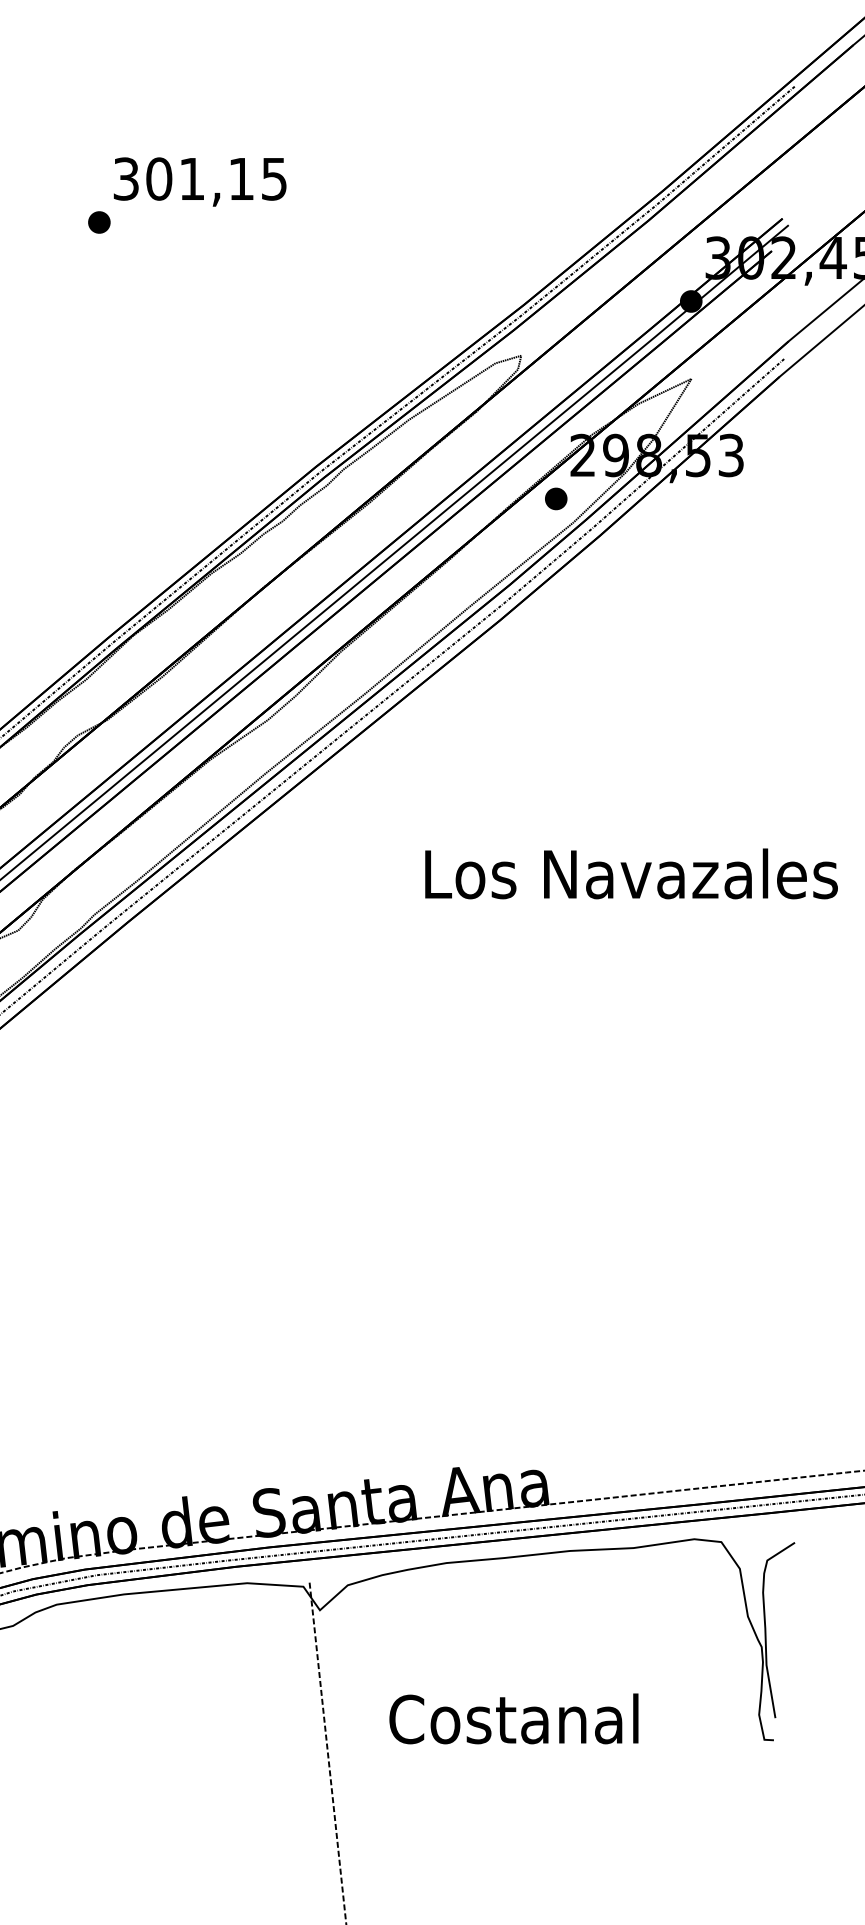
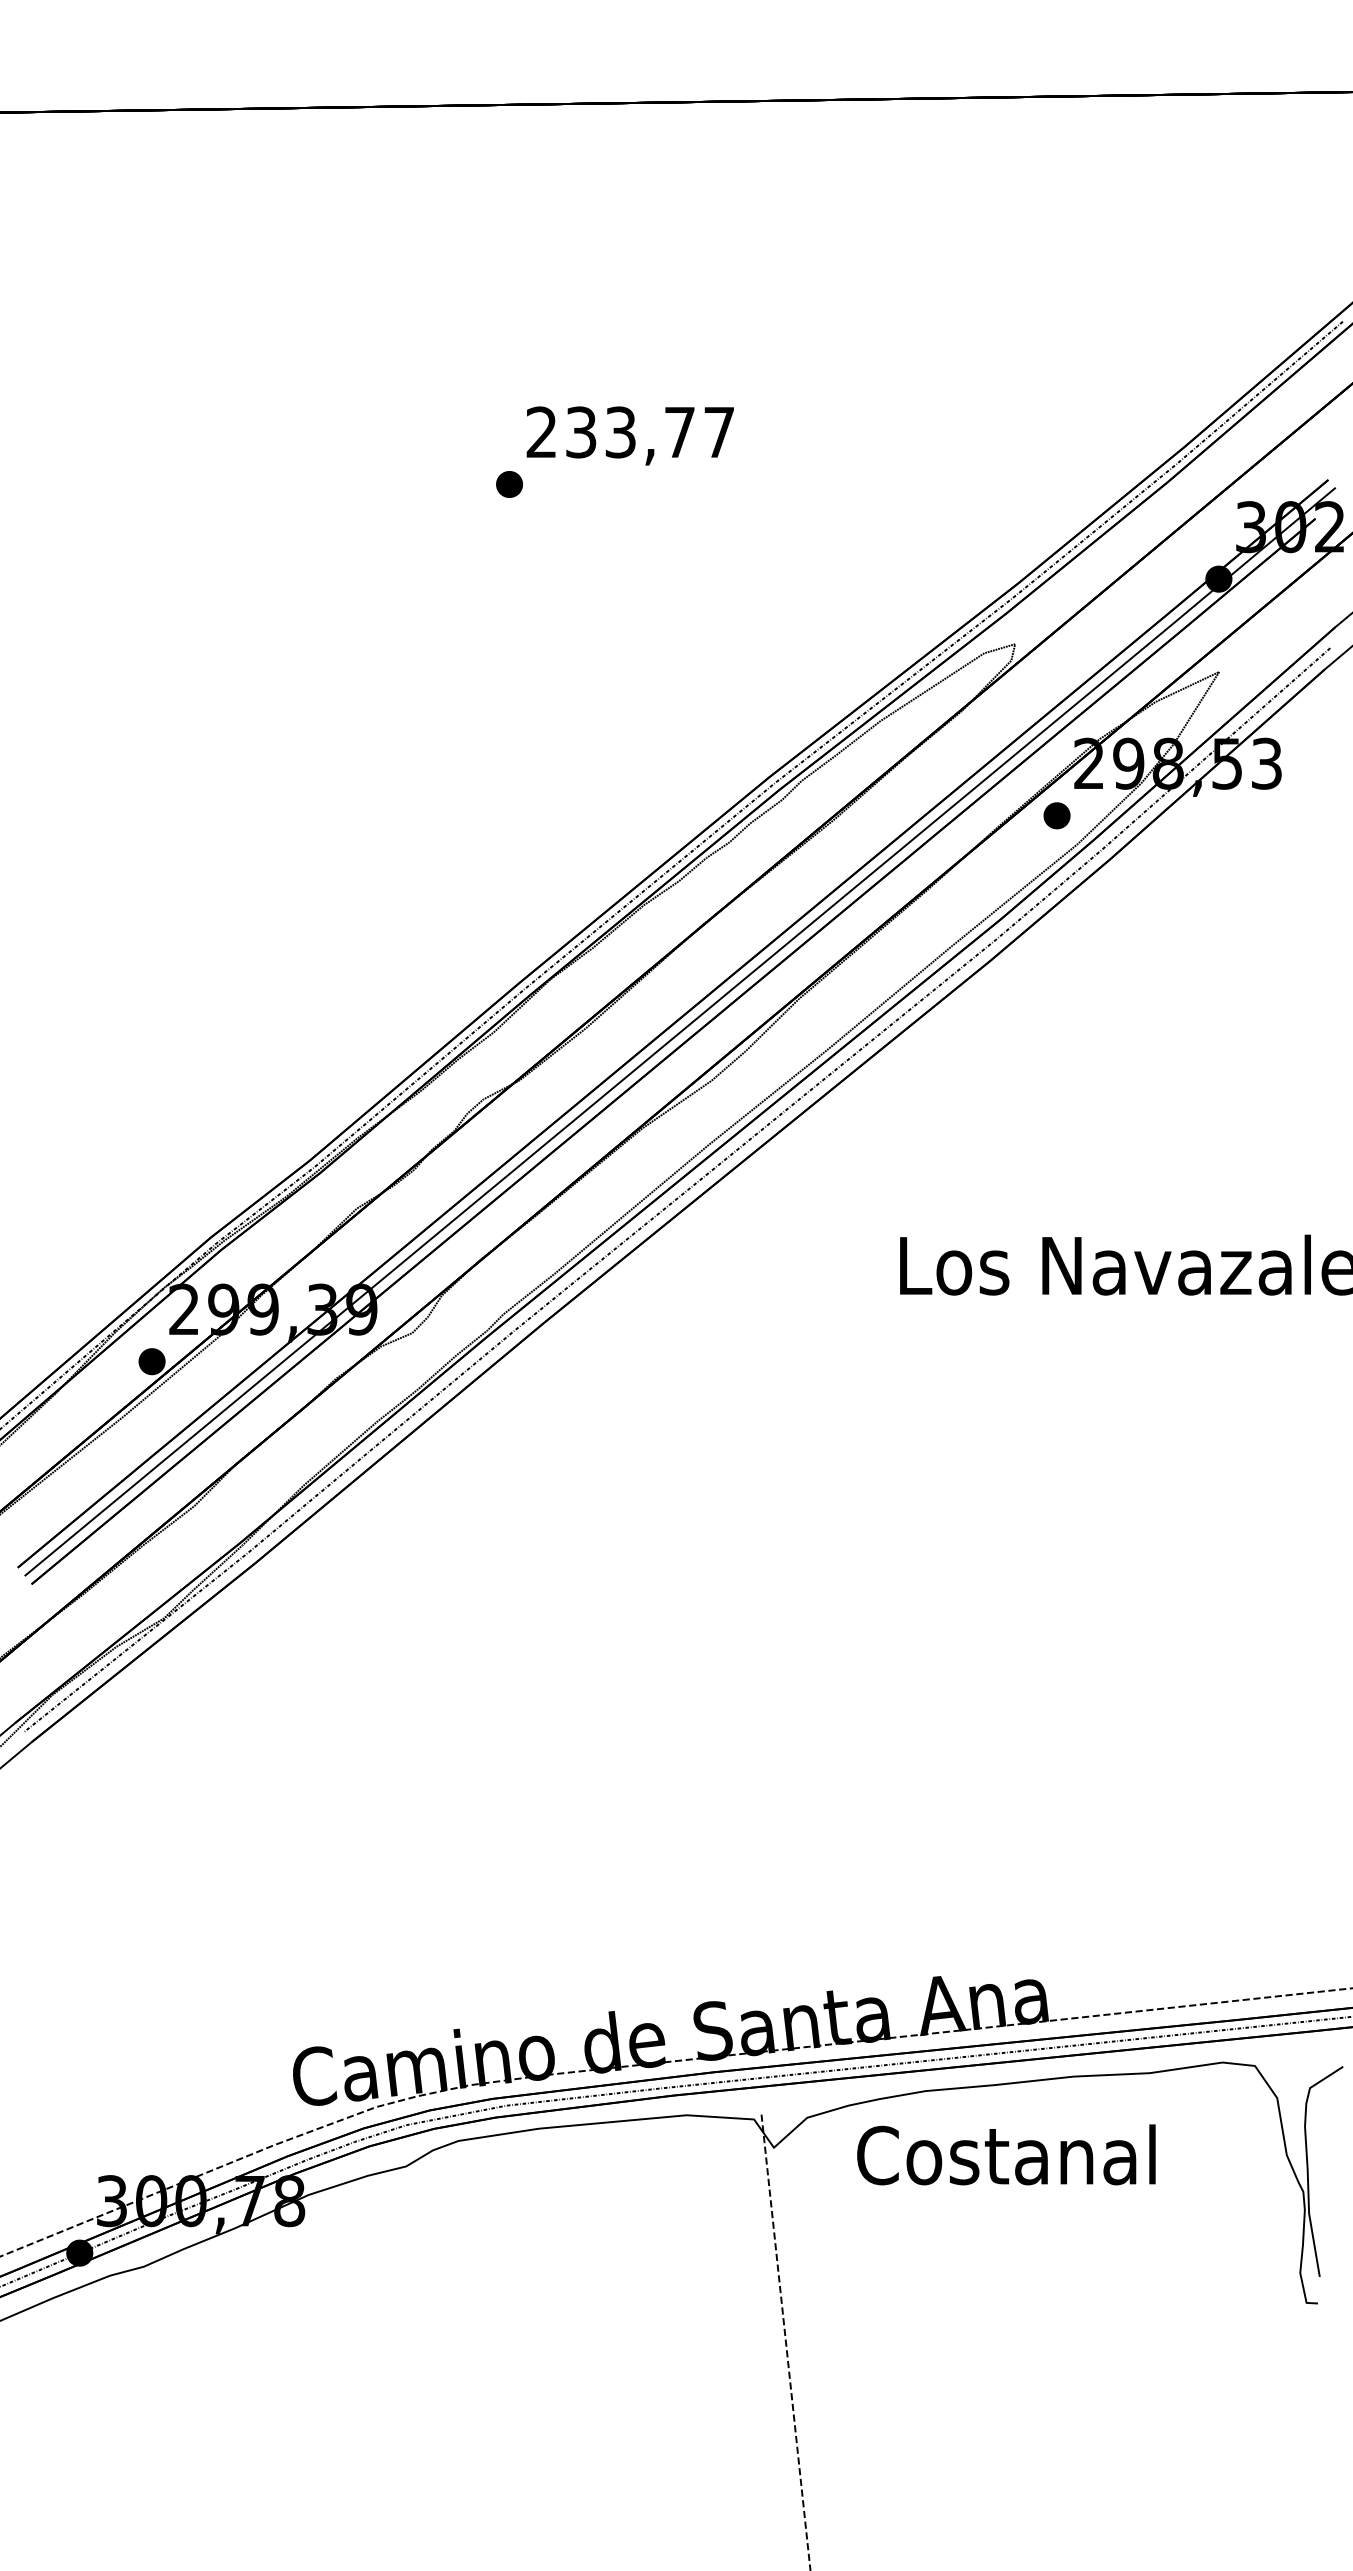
text: (199, 179) -> (629, 432), 301,15 -> 233,77
text: (514, 1718) -> (1006, 2154), moved

